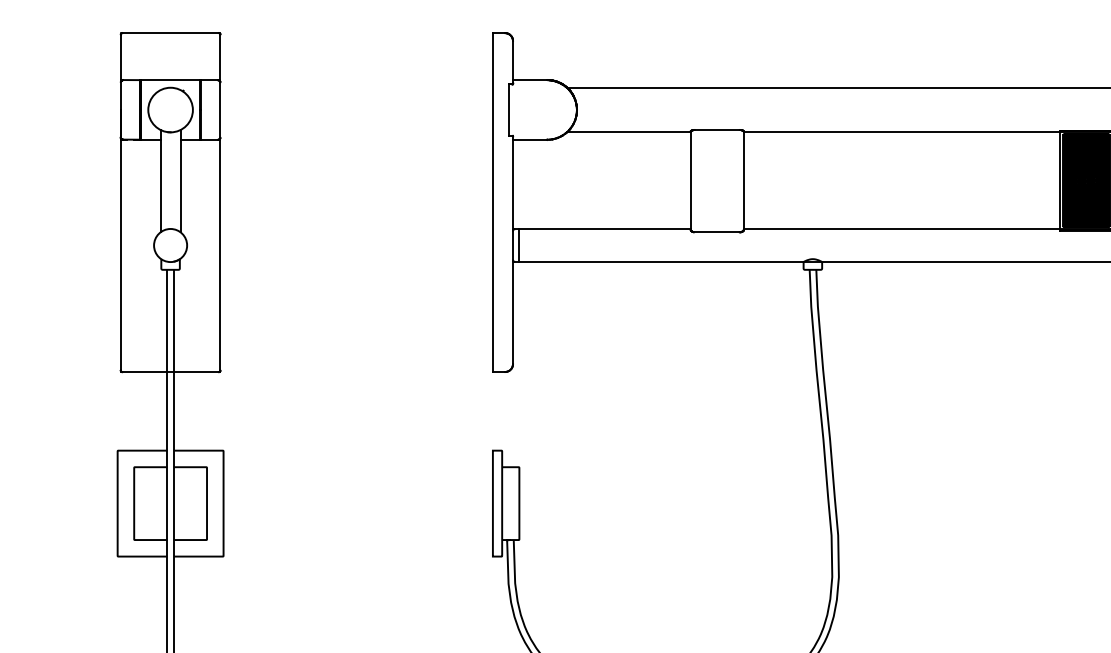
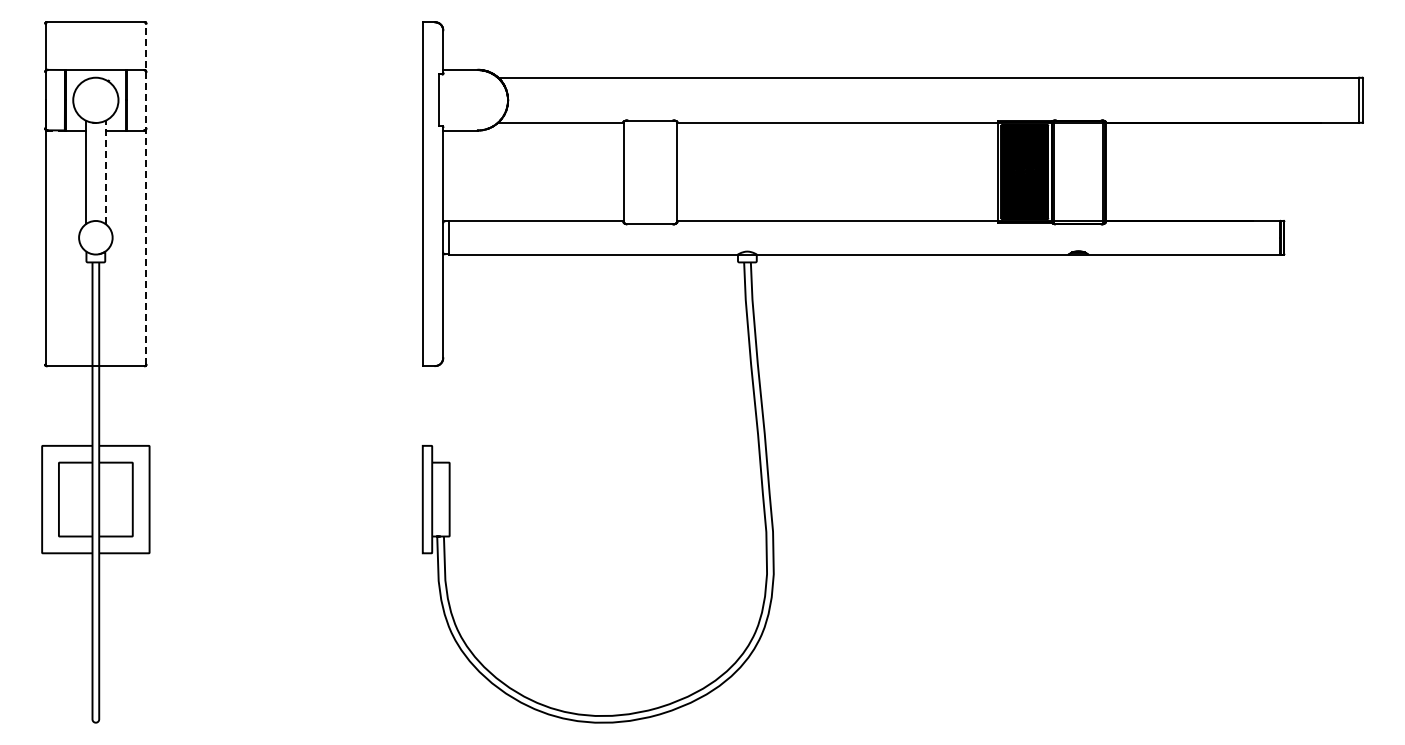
line: (180, 181) -> (105, 172), solid -> dashed
line: (220, 202) -> (146, 194), solid -> dashed

